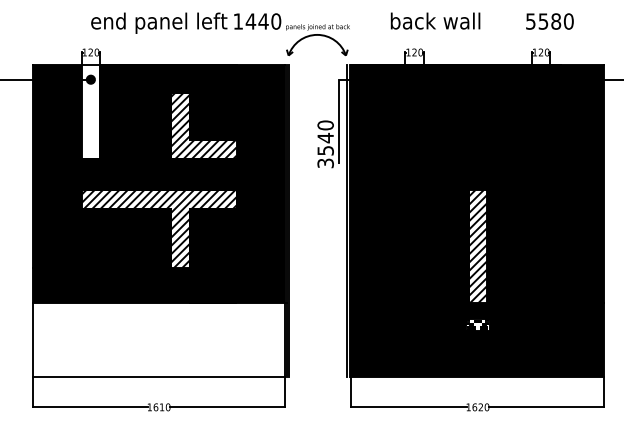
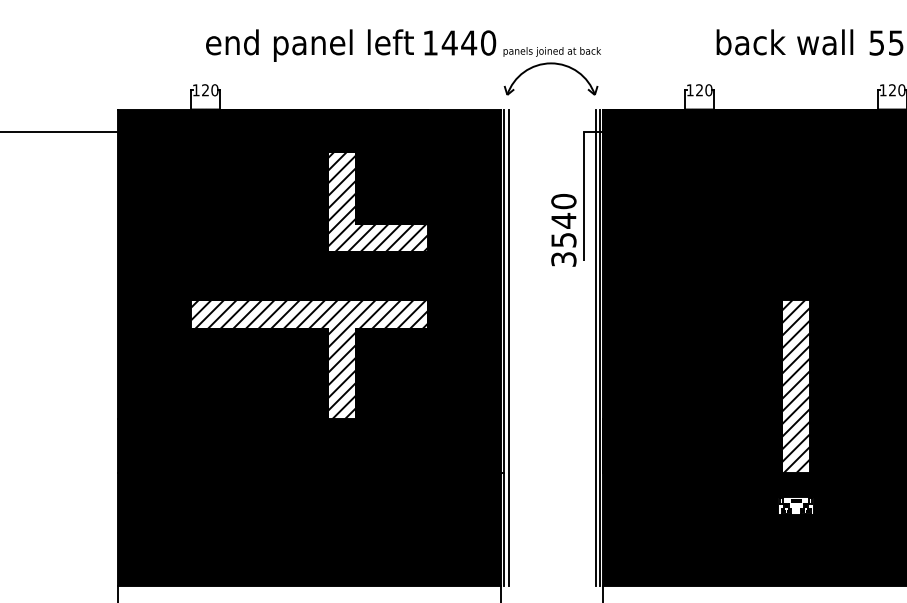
text: (435, 20) -> (784, 41), moved
hatch: (90, 111) -> (205, 180), added
fill: (158, 340) -> (308, 529), added

